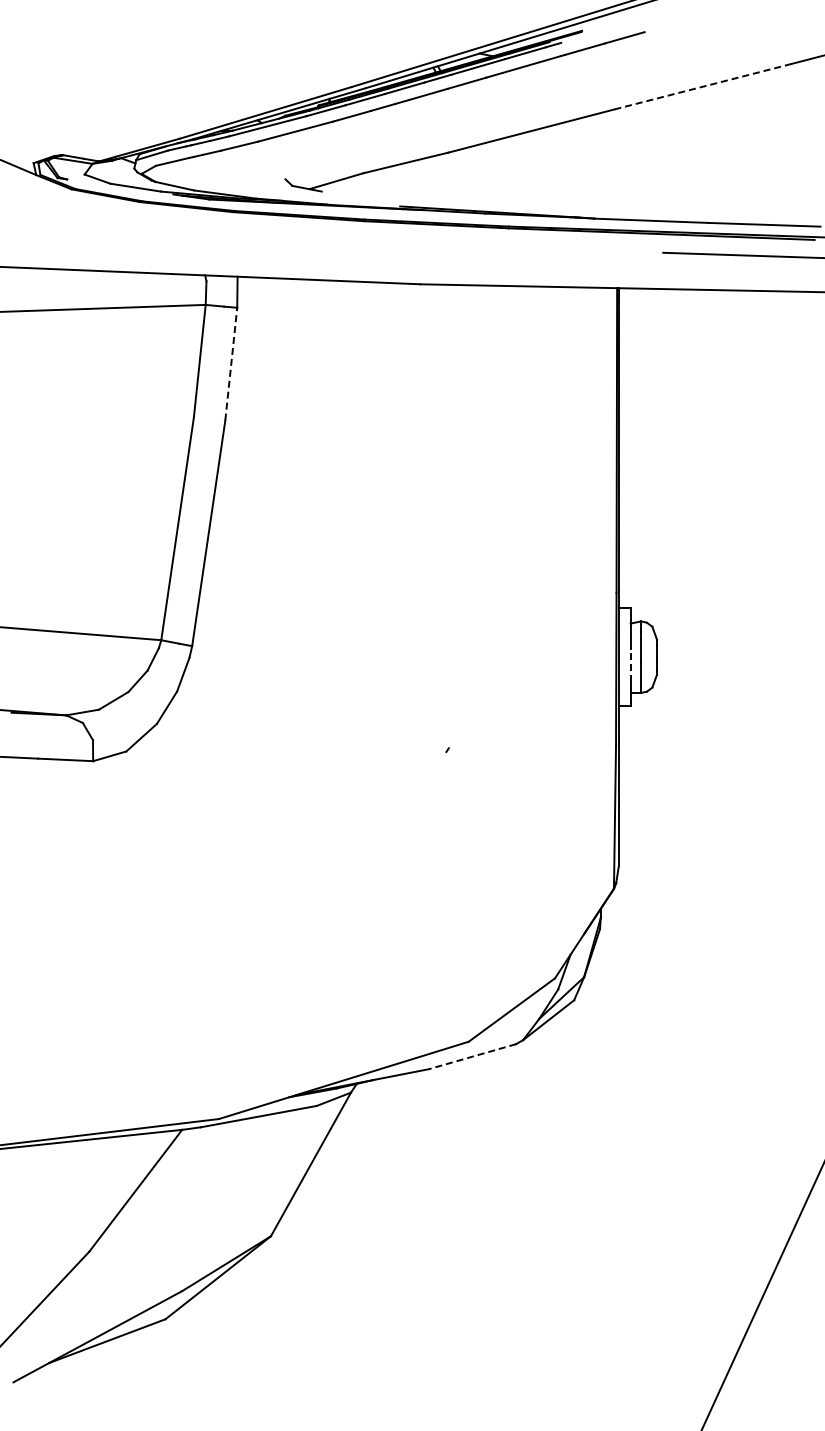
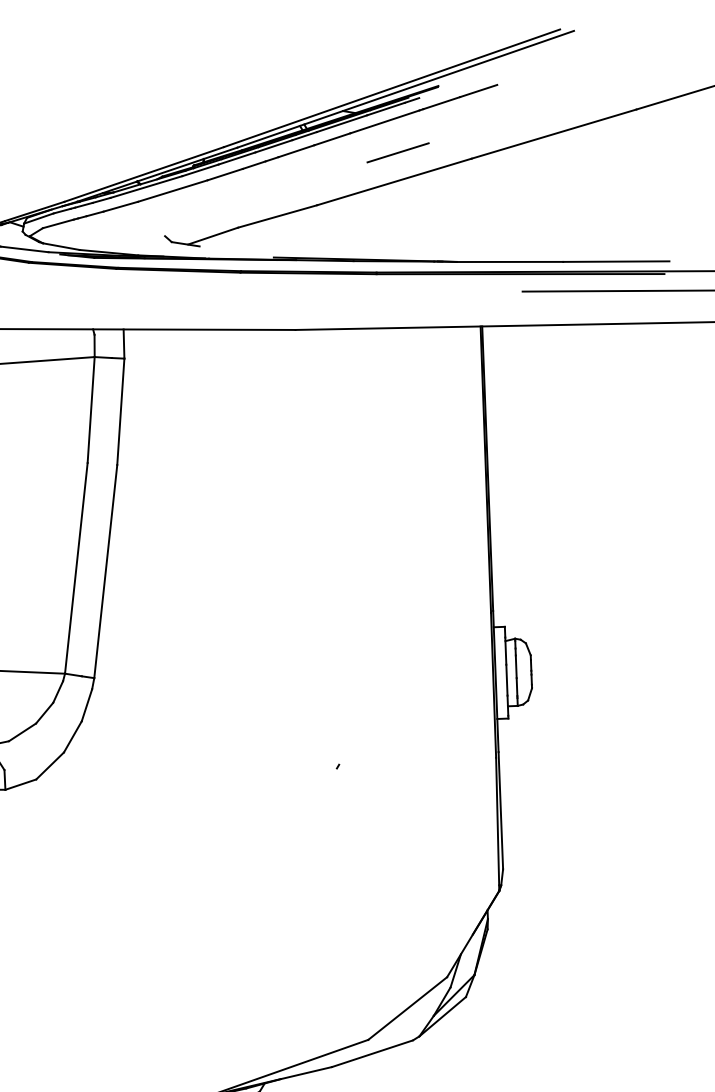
line: (702, 86) -> (553, 133), dashed -> solid
line: (536, 100) -> (398, 153), added
line: (231, 364) -> (121, 412), dashed -> solid
line: (630, 664) -> (506, 679), dashed -> solid
line: (472, 1056) -> (372, 1053), dashed -> solid

